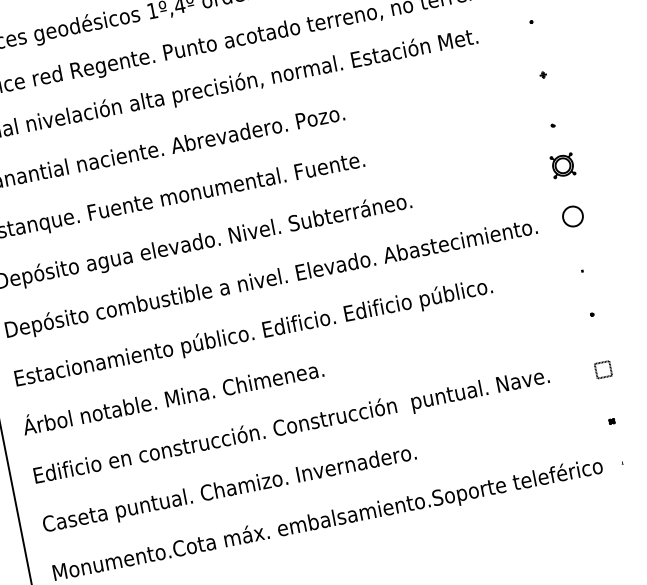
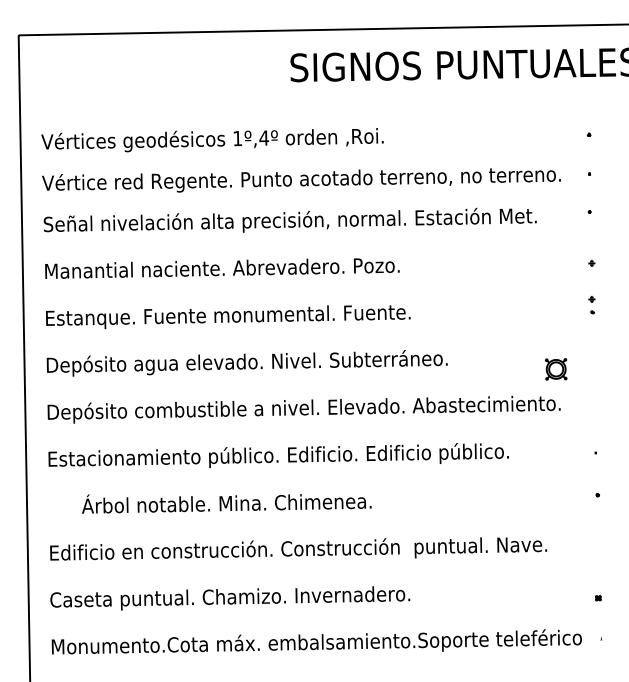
part: (549, 112) -> (591, 299), added
part: (563, 165) -> (556, 369), moved
part: (572, 216) -> (595, 400), removed
part: (603, 369) -> (599, 548), removed
text: (172, 398) -> (226, 503), moved

